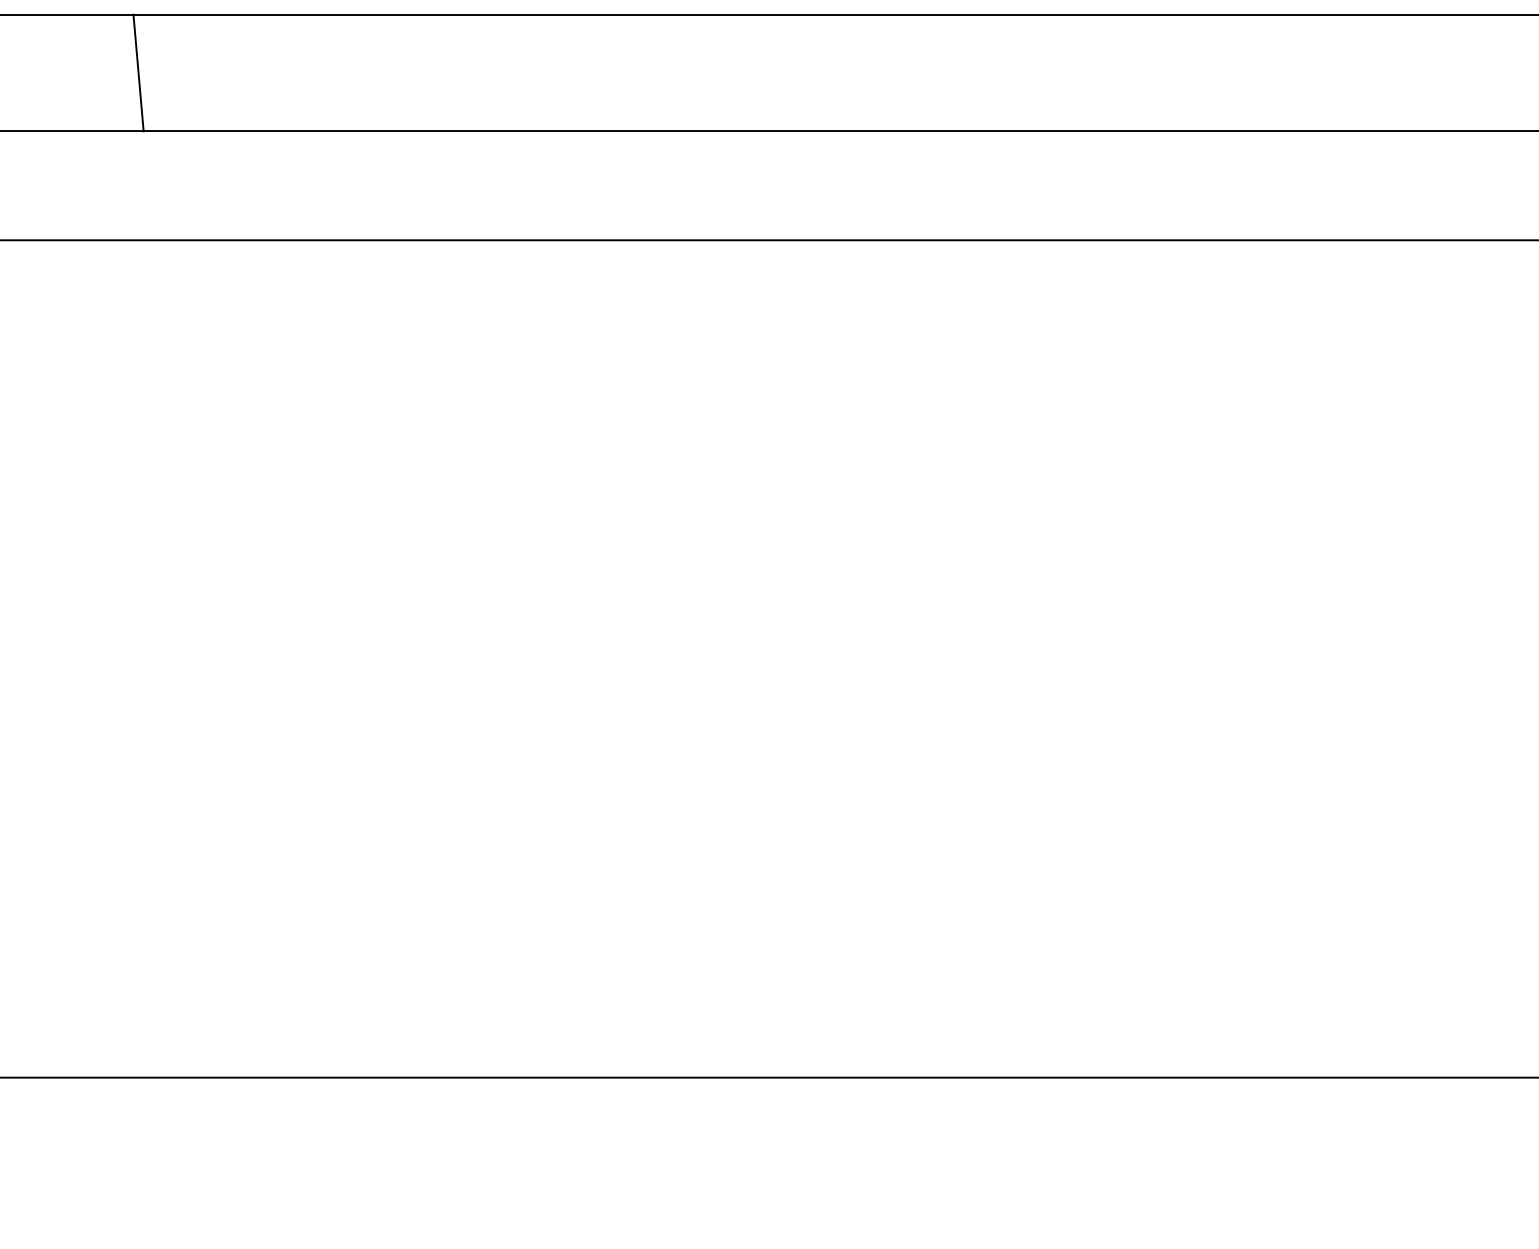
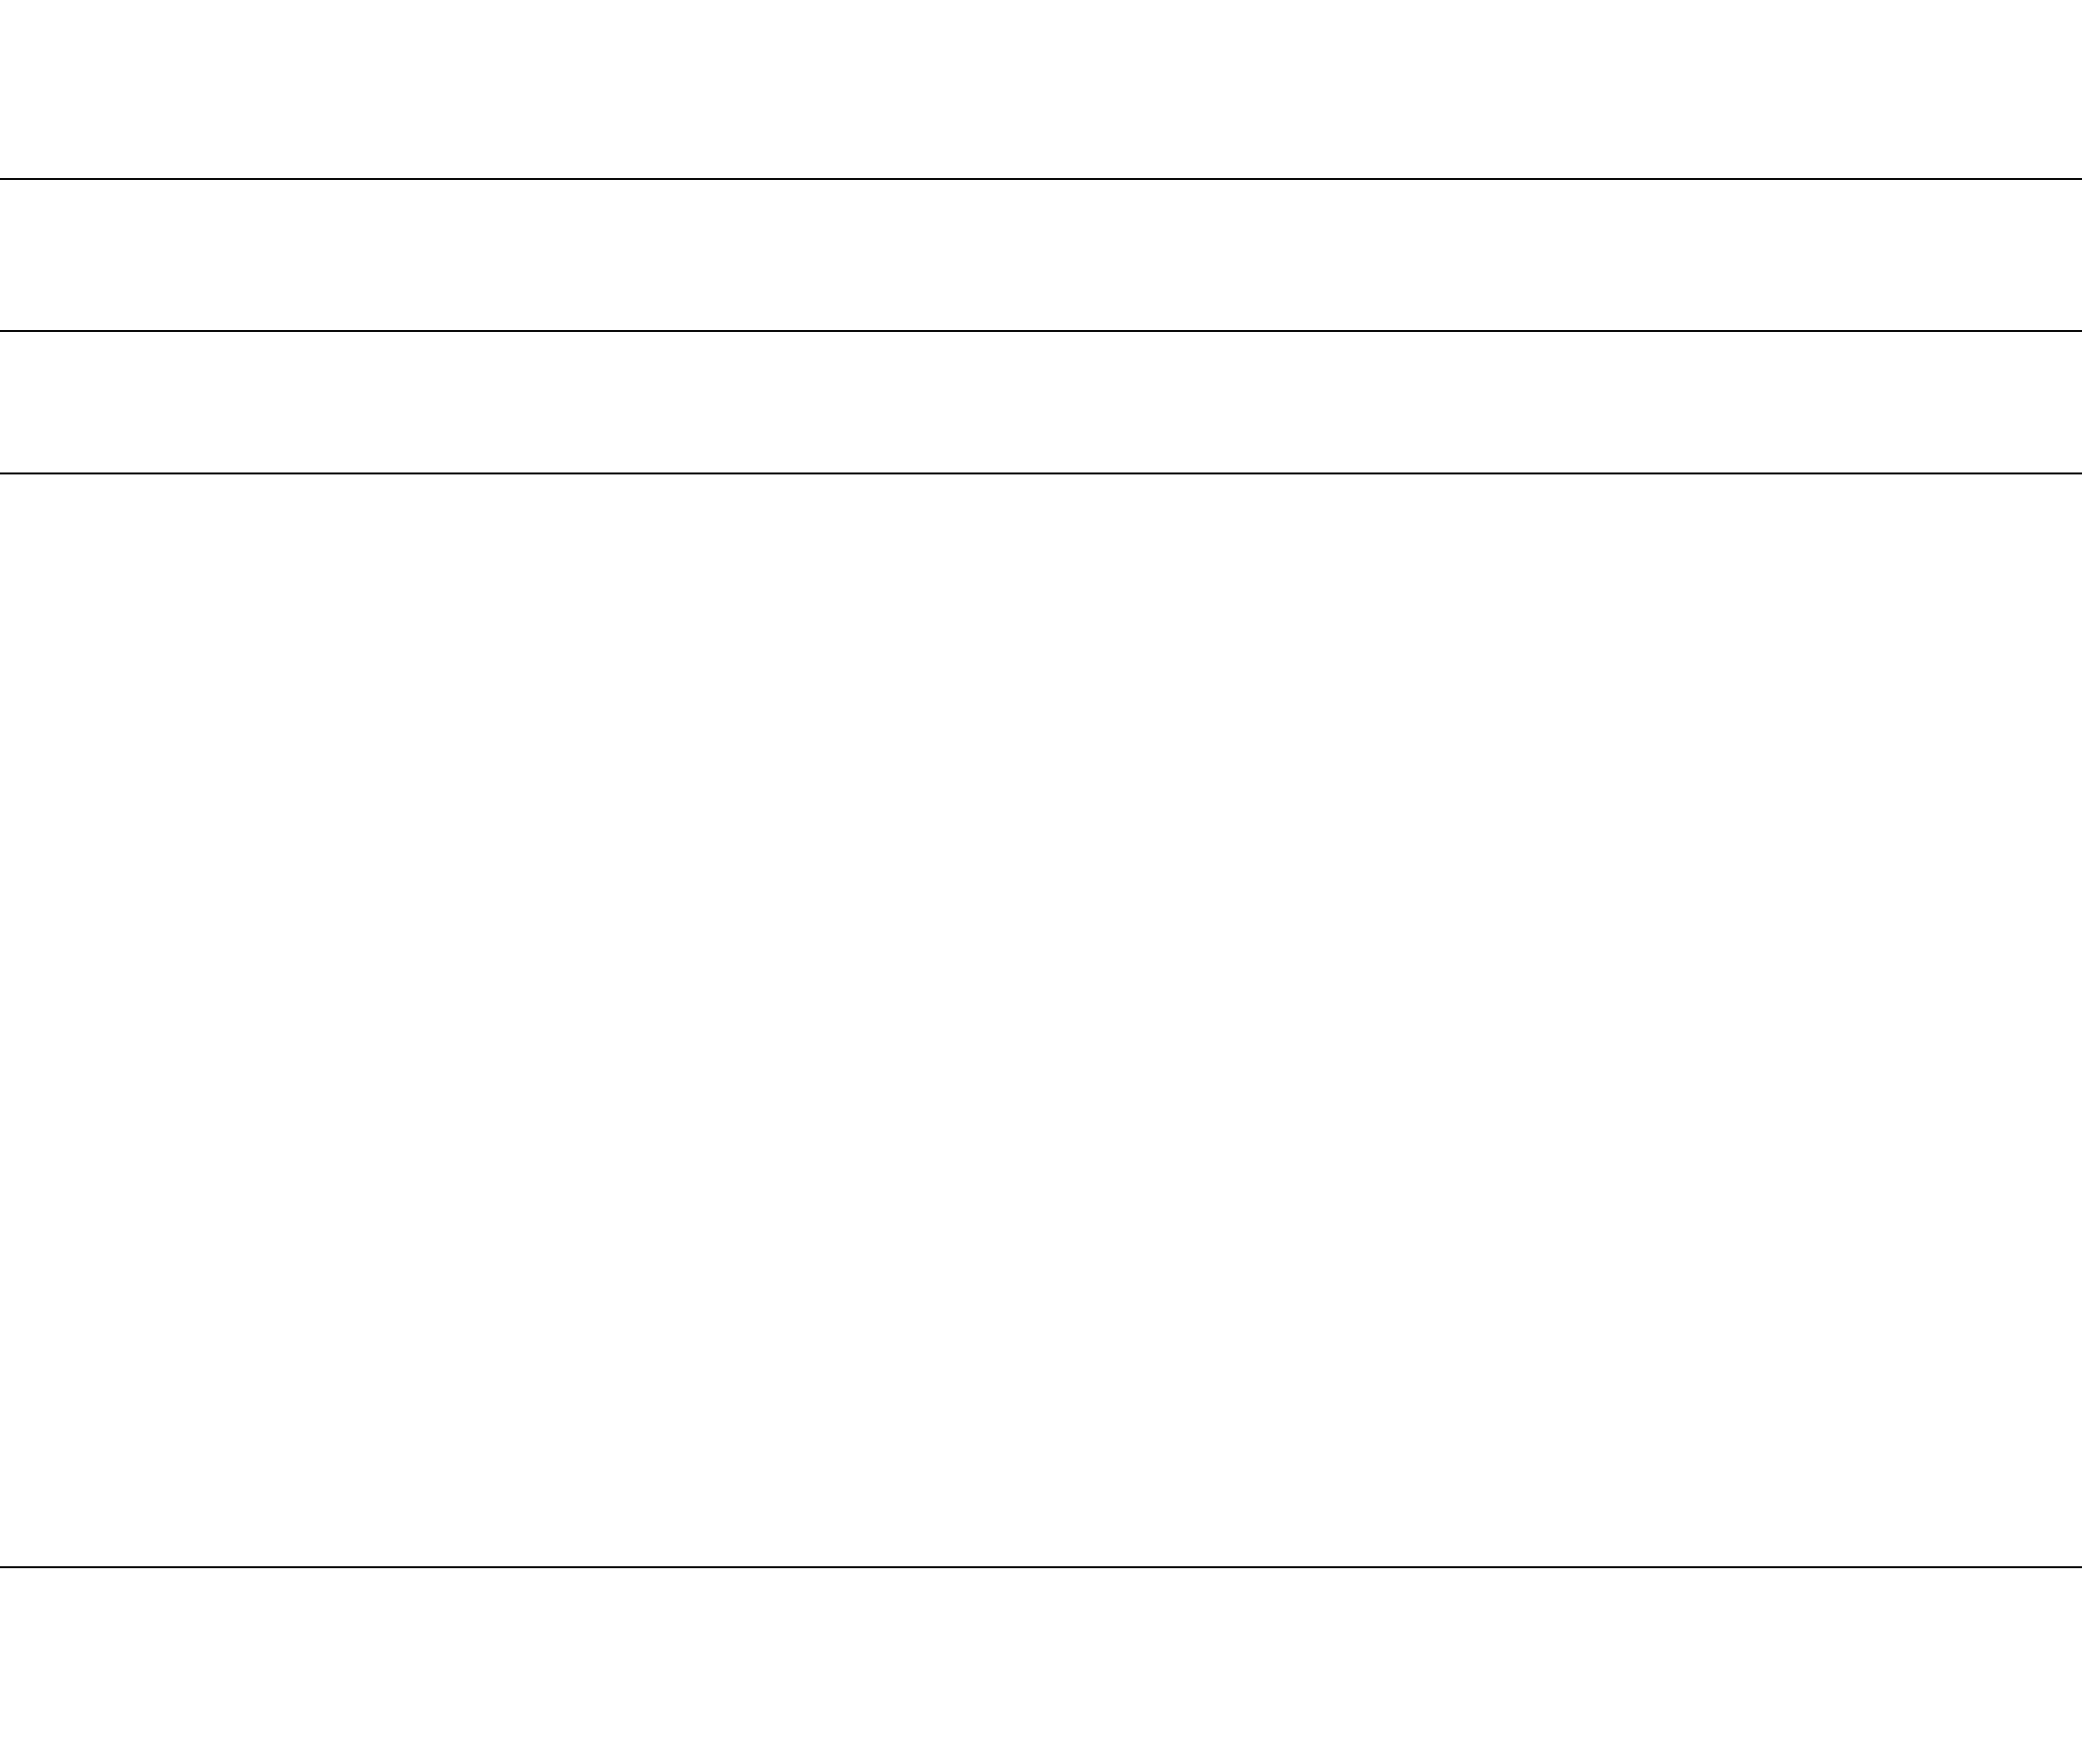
line: (138, 72) -> (45, 254), removed

